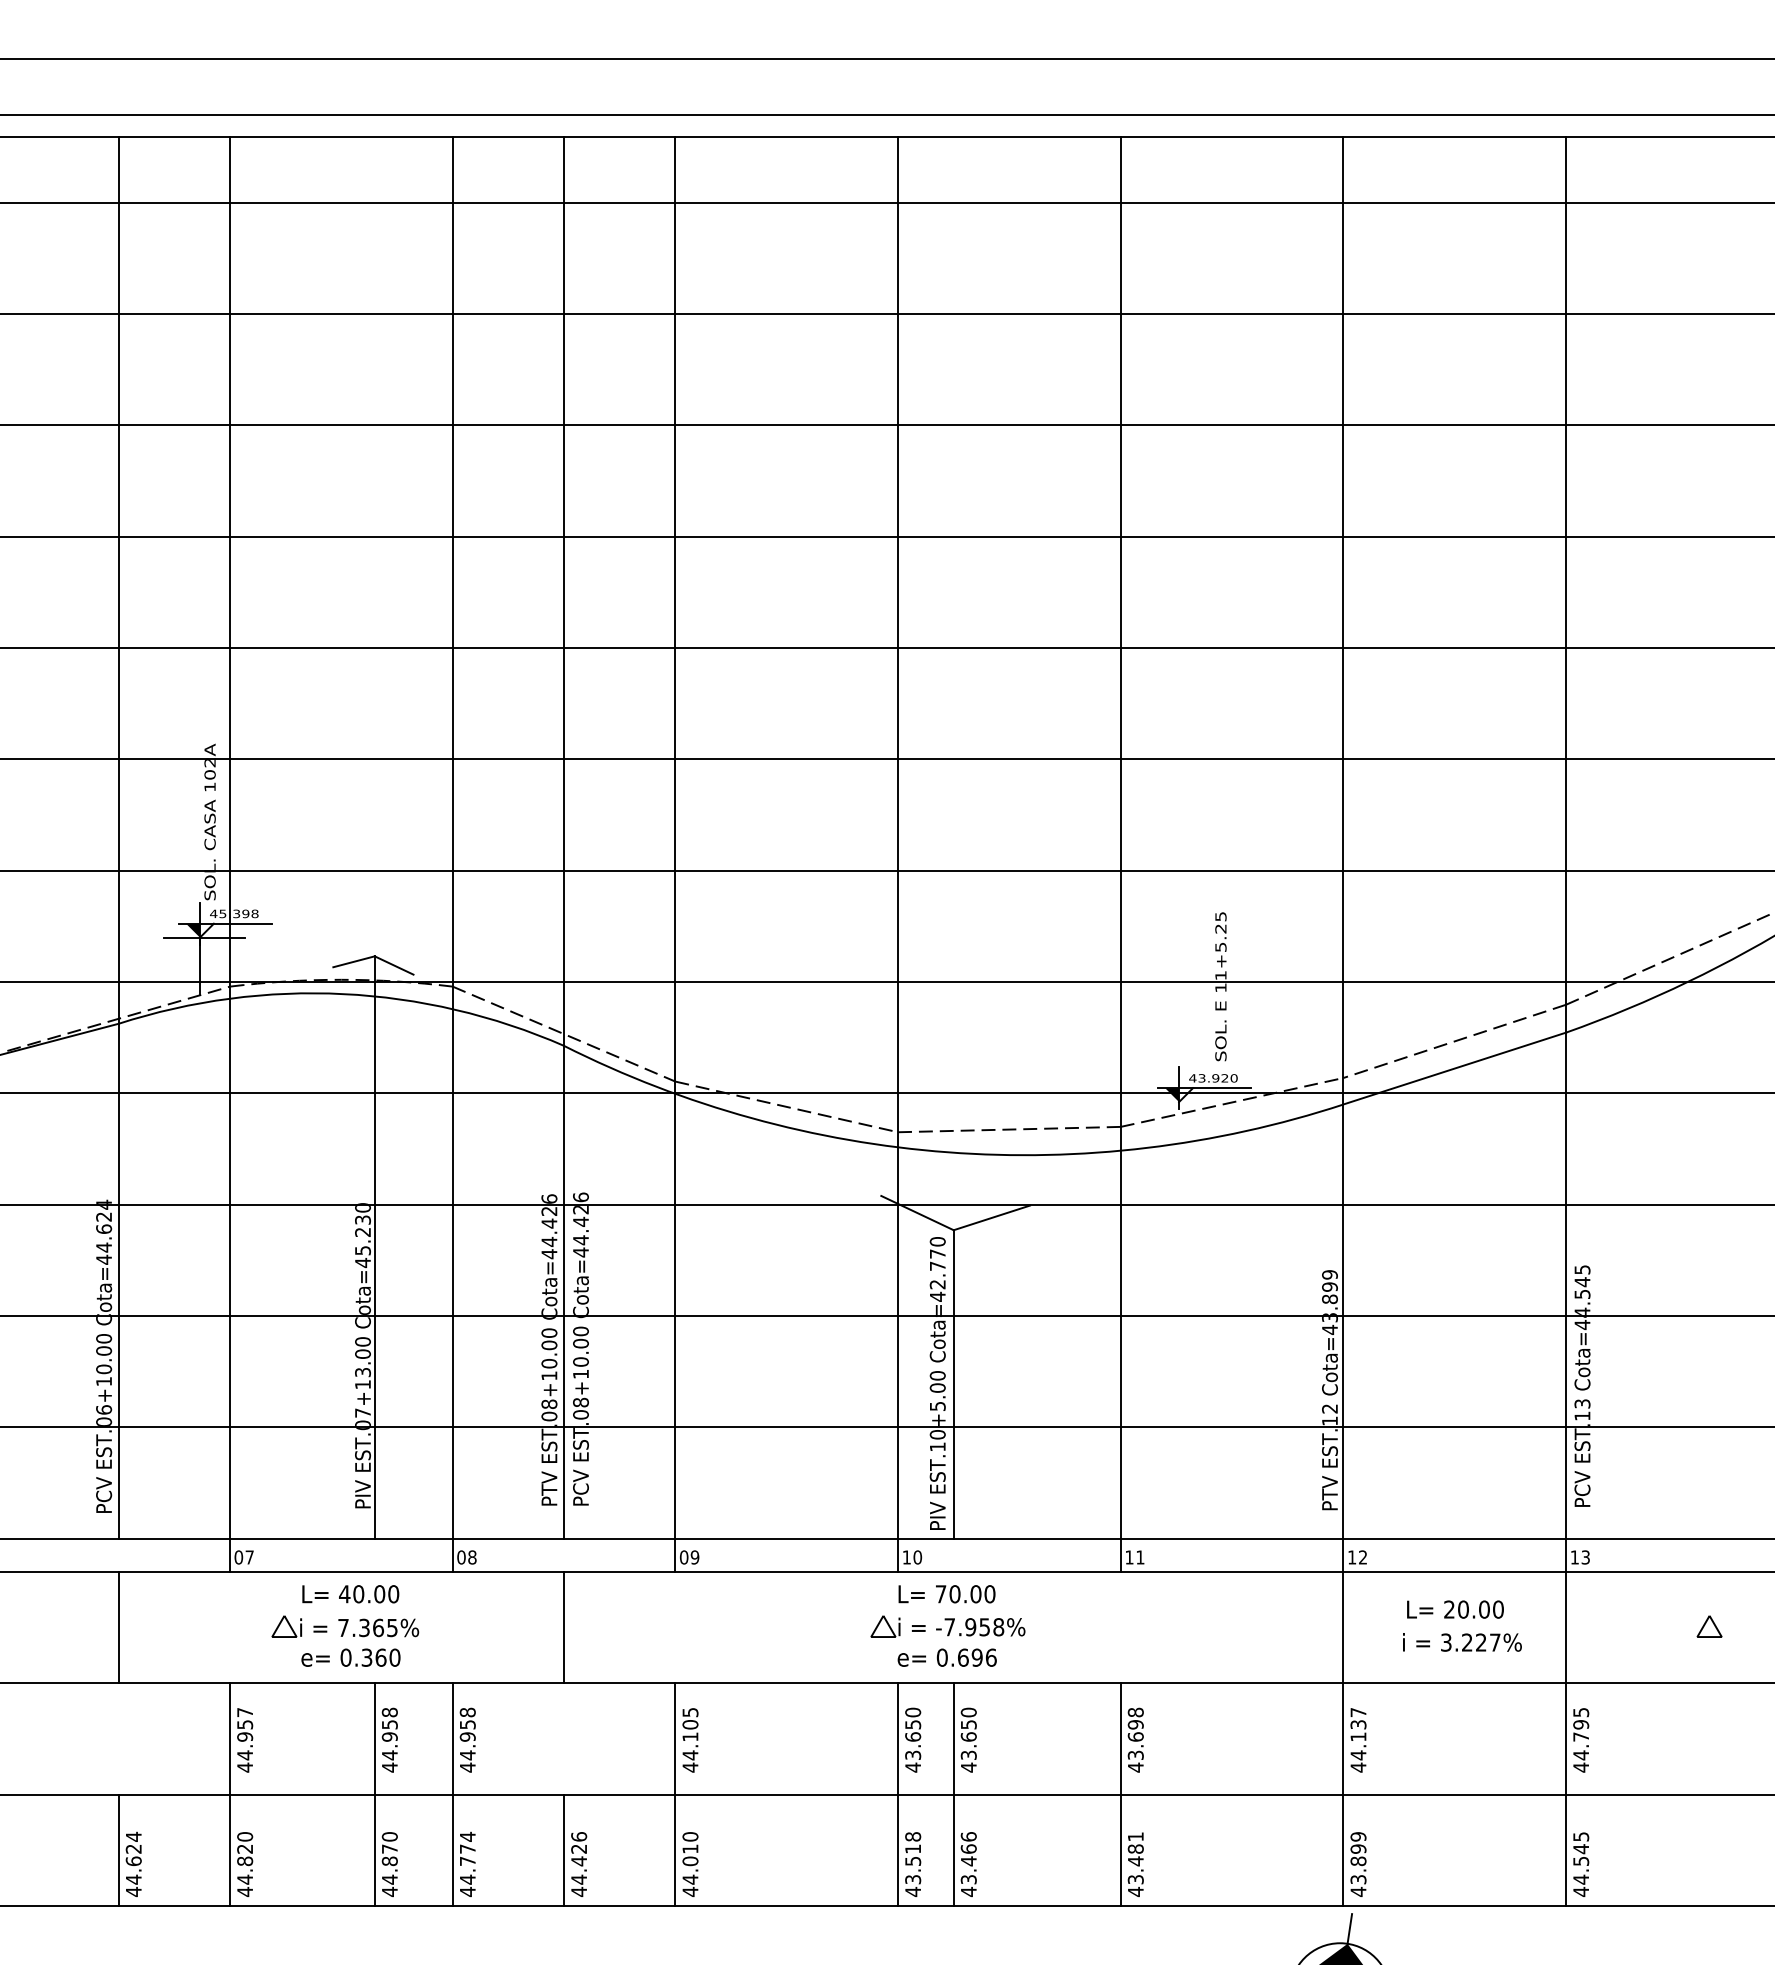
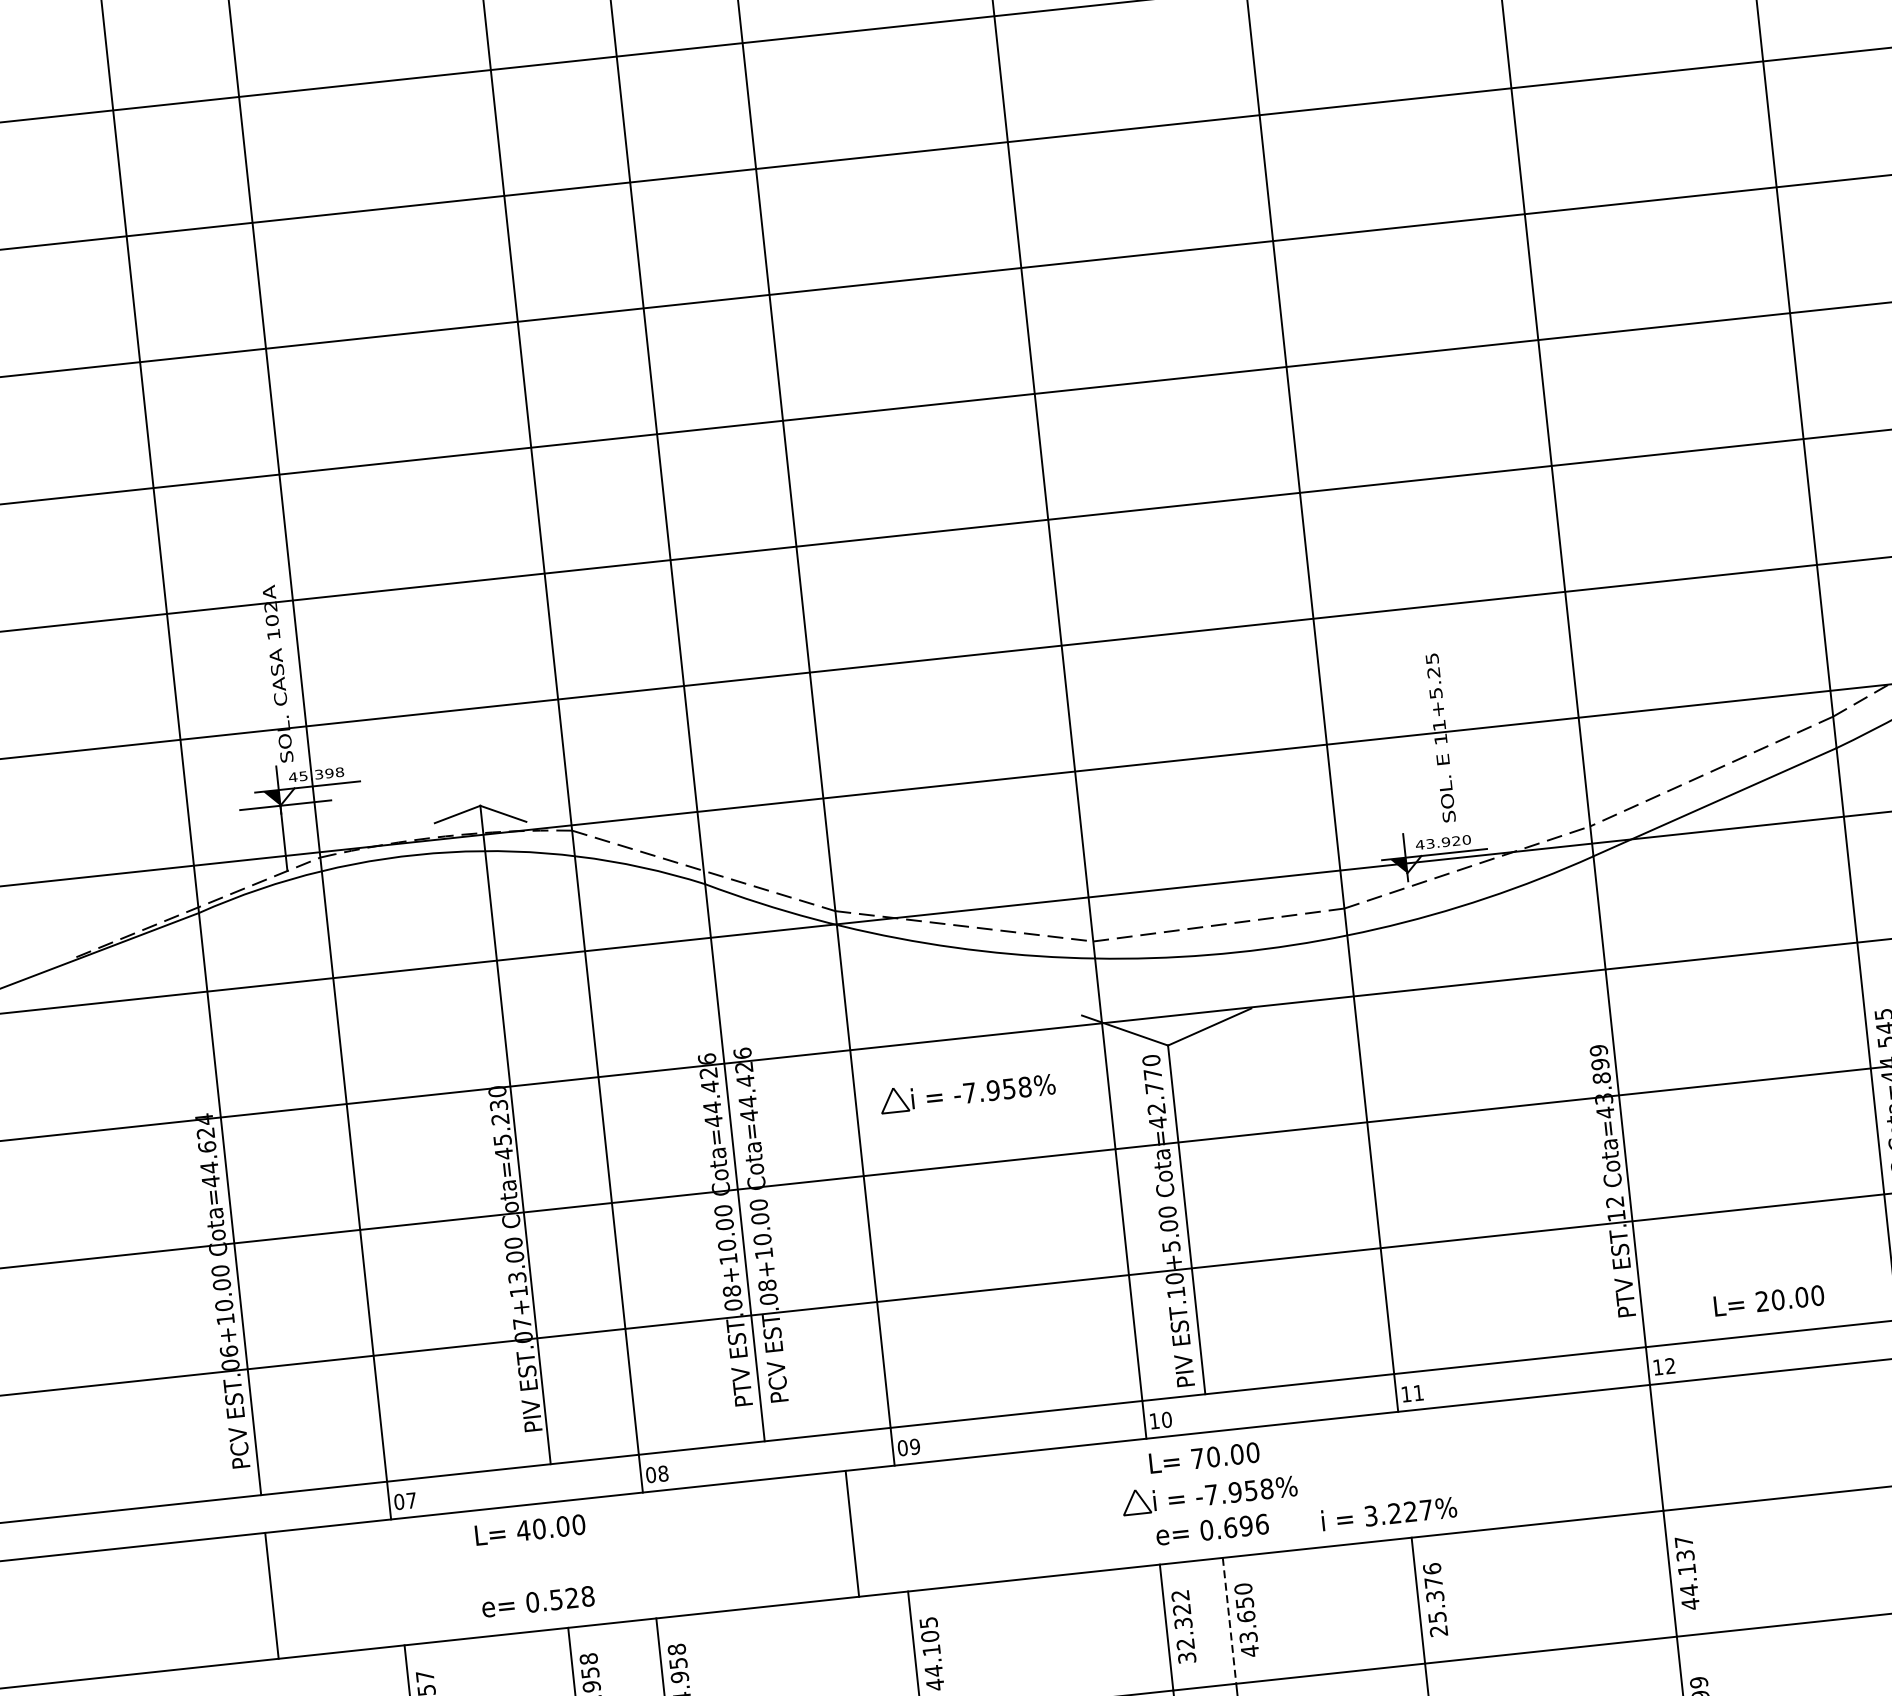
part: (773, 1252) -> (966, 1092), added
text: (1455, 1609) -> (1769, 1300), moved
part: (345, 1626) -> (528, 1567), removed
line: (564, 1627) -> (852, 1533), moved
text: (1462, 1642) -> (1389, 1513), moved
text: (381, 1657) -> (572, 1597), 0.360 -> 0.528
text: (913, 1739) -> (1184, 1626), 43.650 -> 32.322
line: (953, 1739) -> (1229, 1621), solid -> dashed
text: (1135, 1739) -> (1435, 1599), 43.698 -> 25.376

